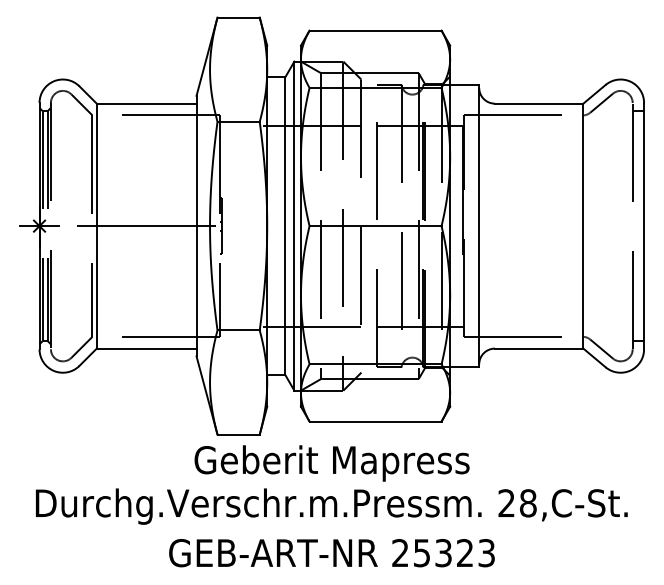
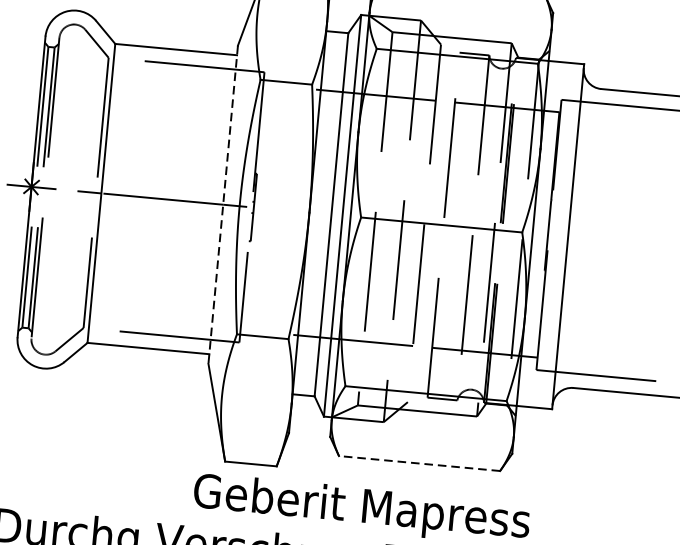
line: (196, 226) -> (223, 205), solid -> dashed
line: (375, 421) -> (419, 463), solid -> dashed

